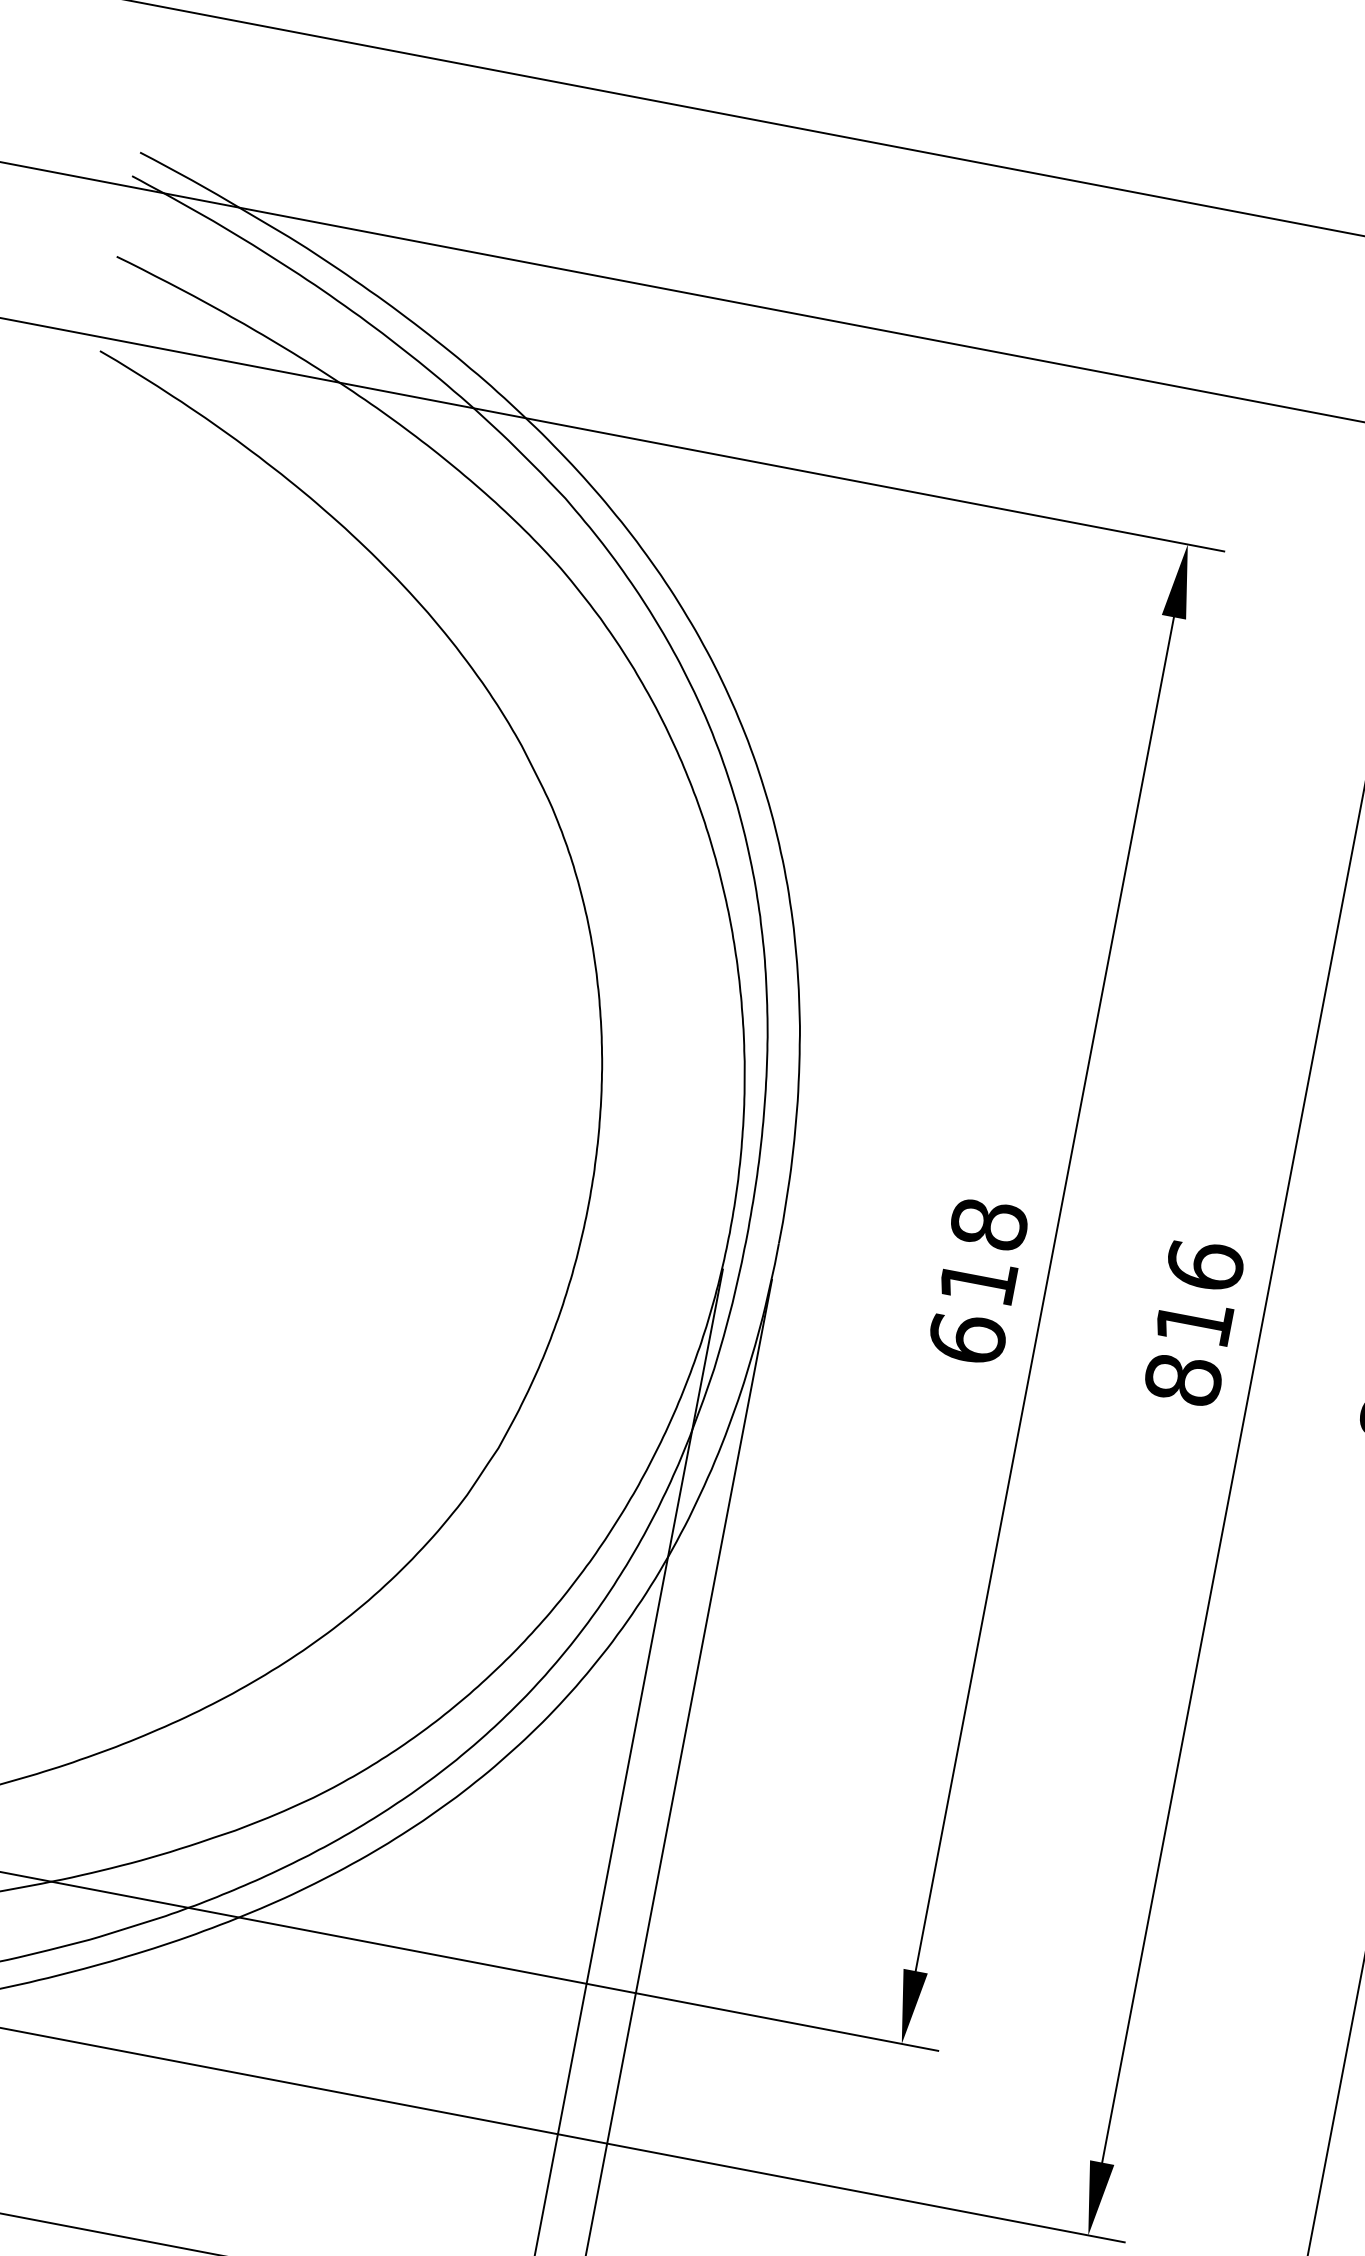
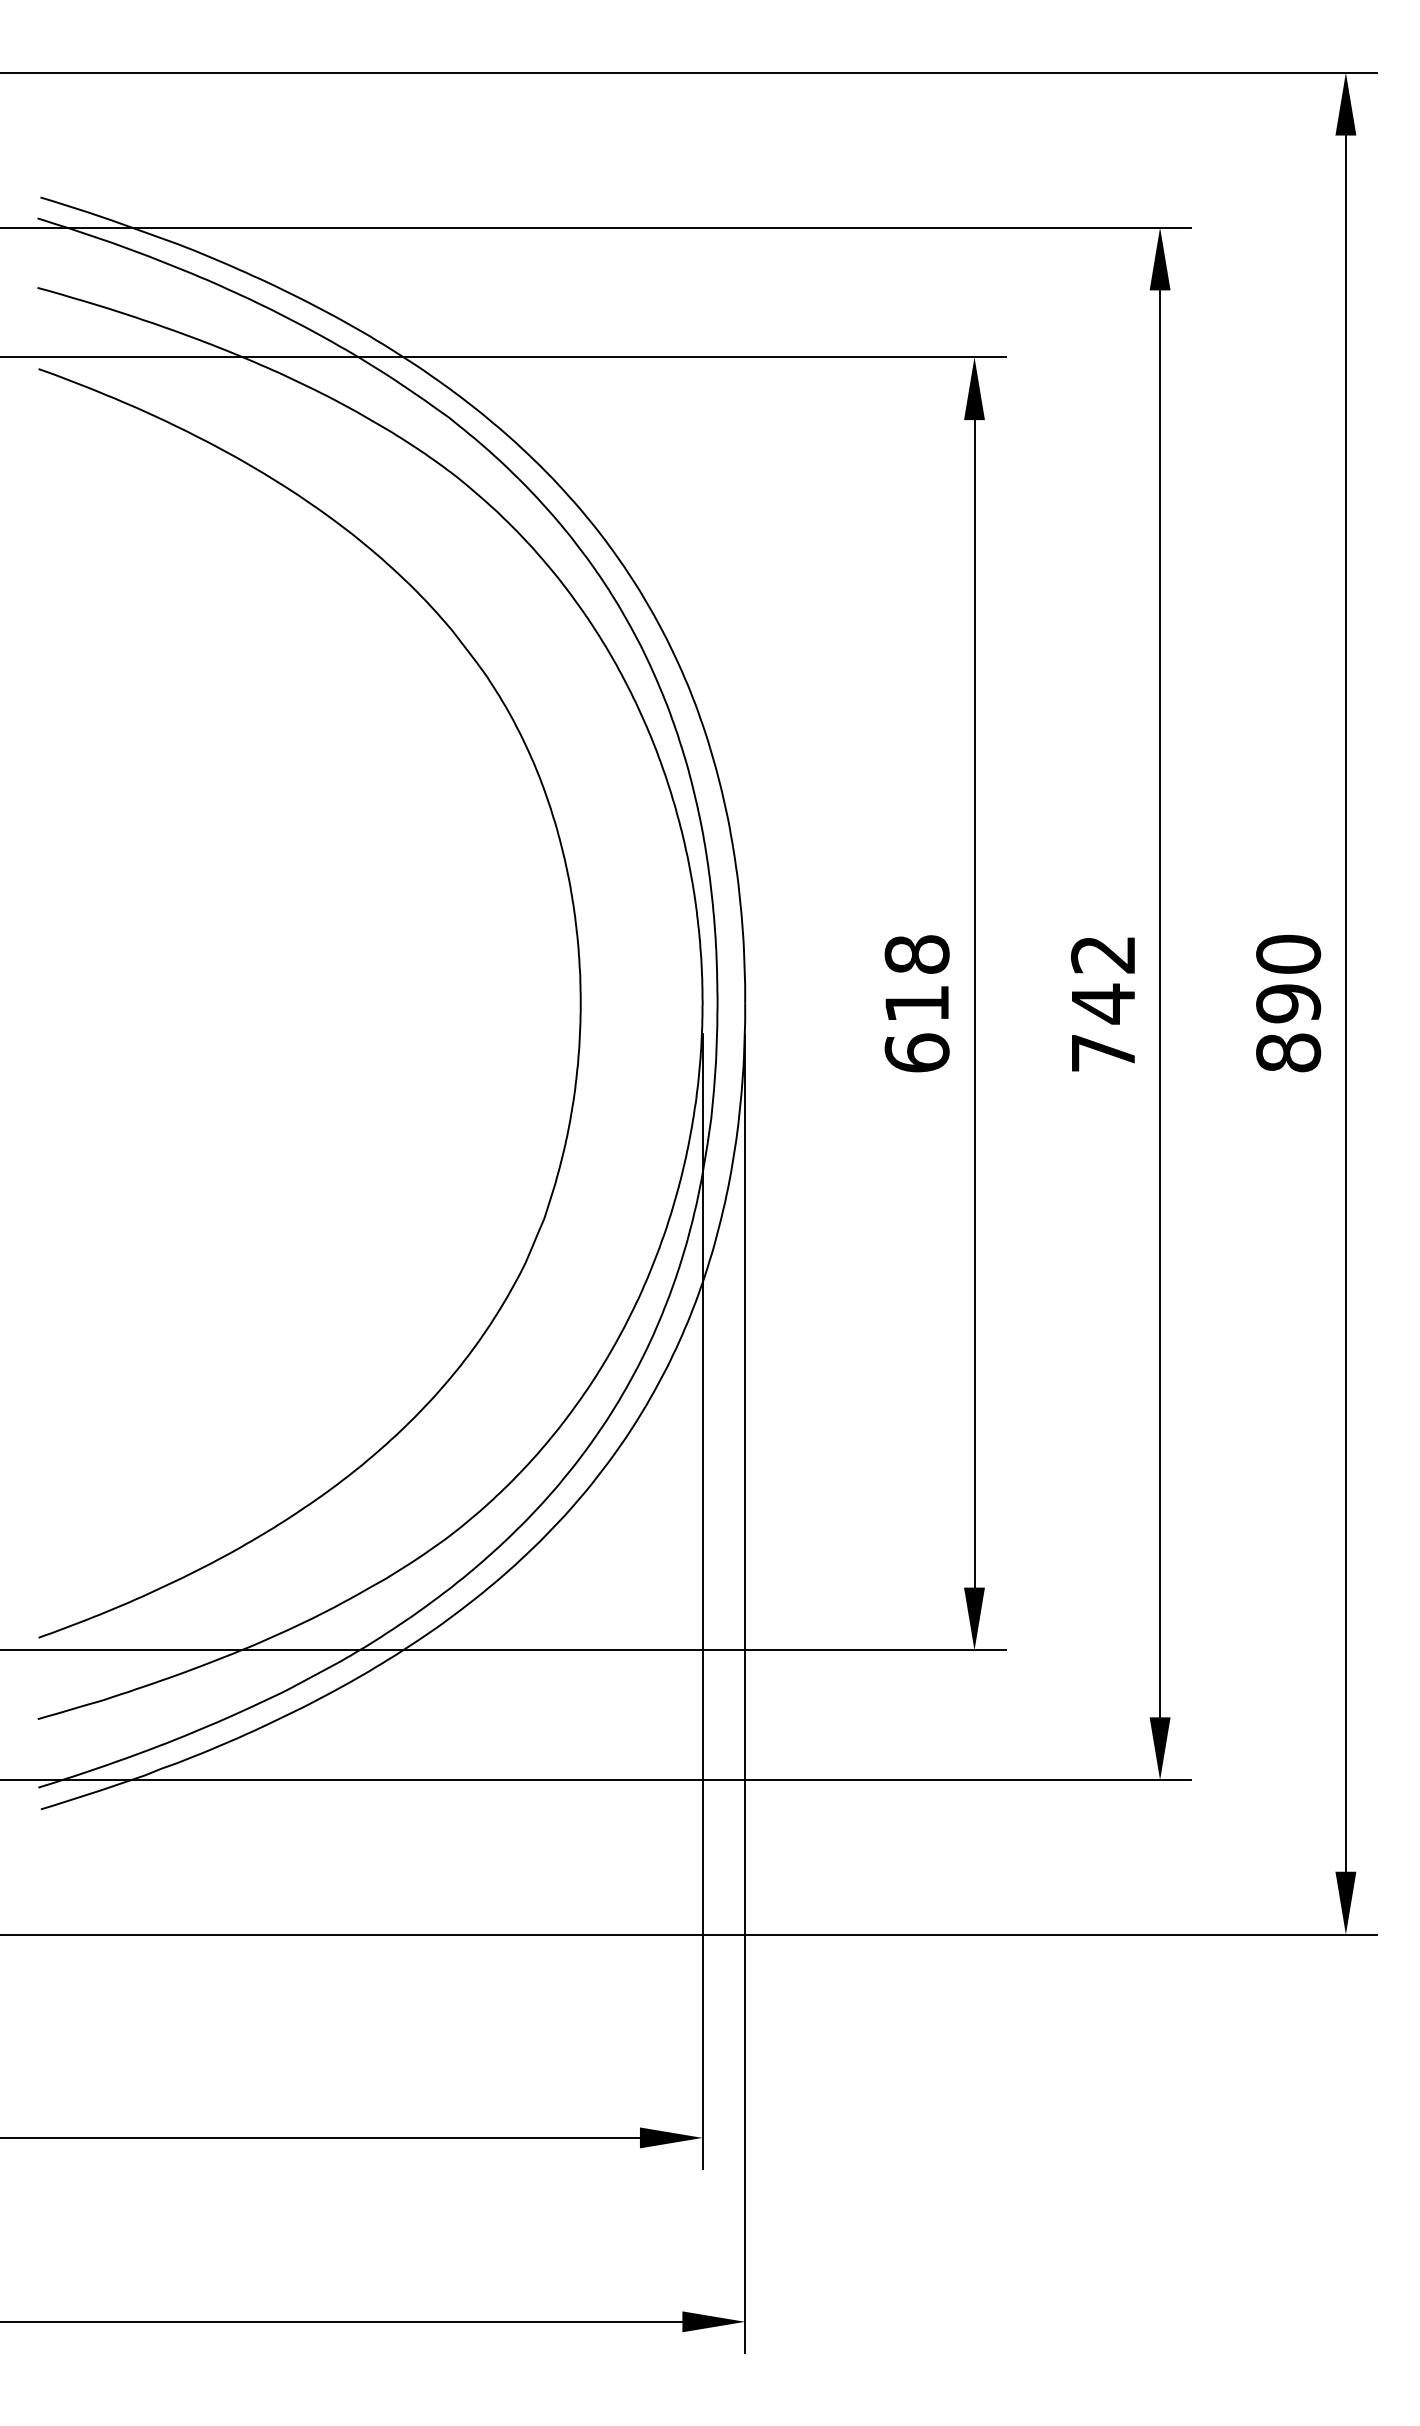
text: (1193, 1322) -> (1102, 1003), 816 -> 742

